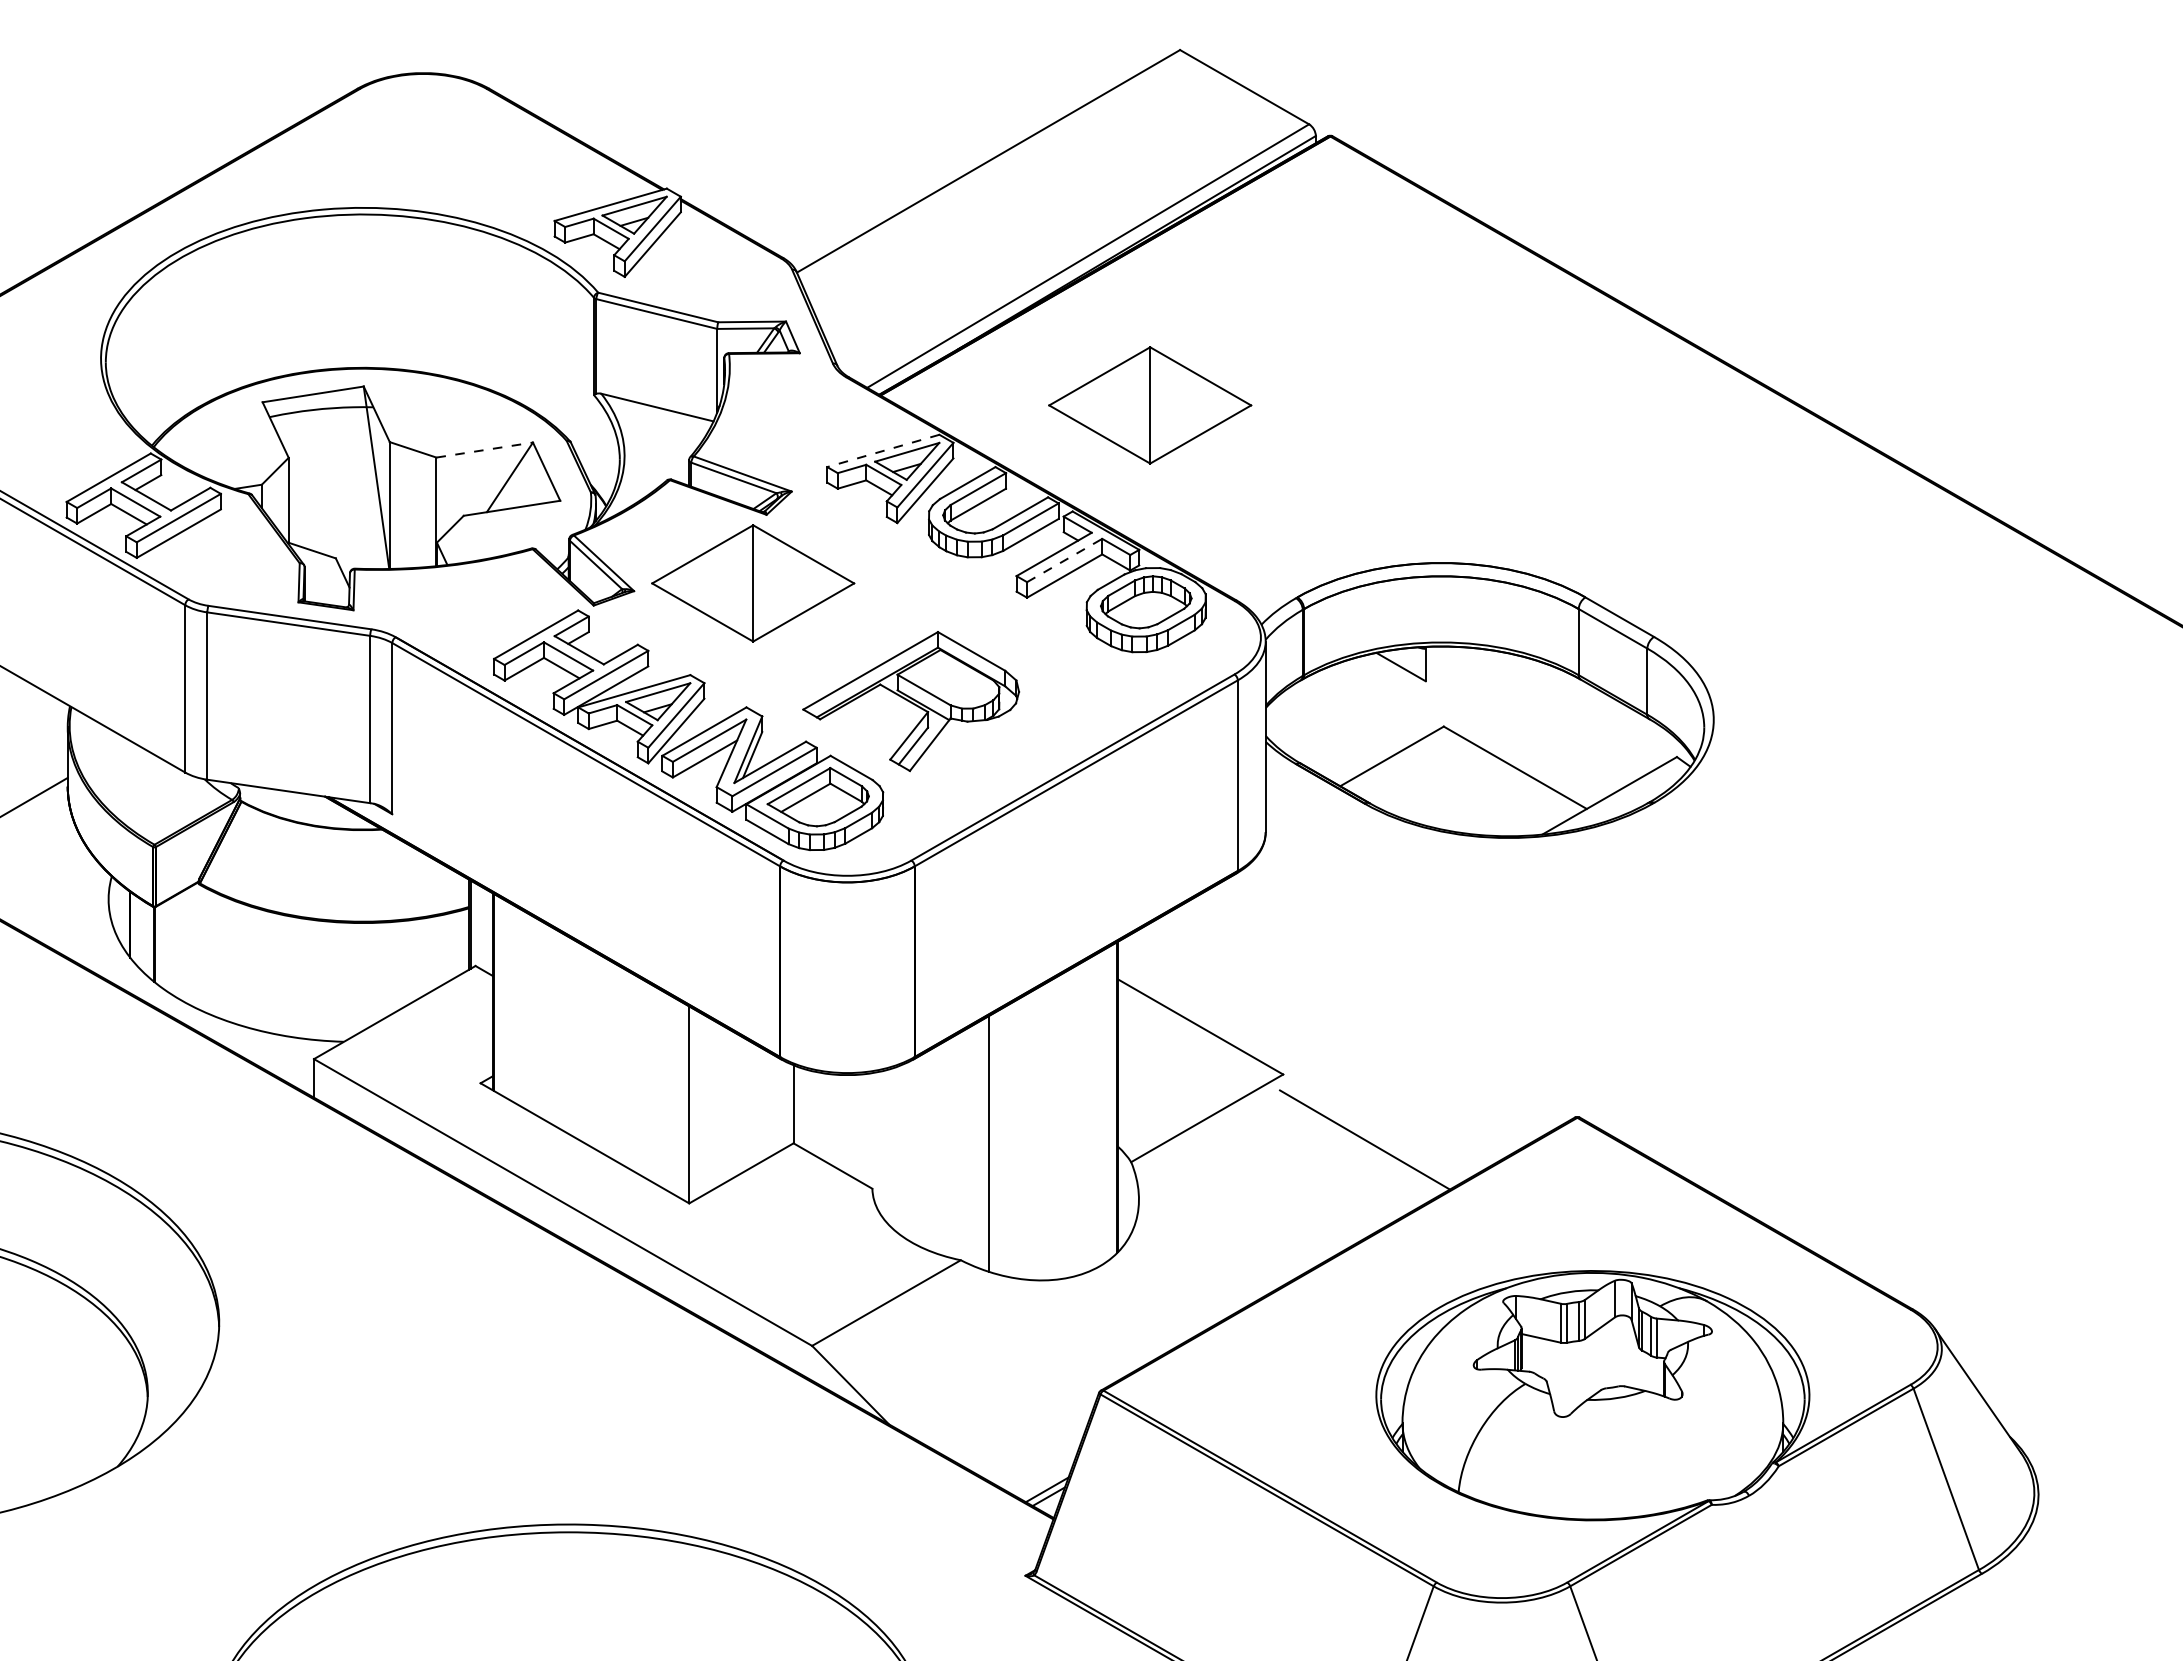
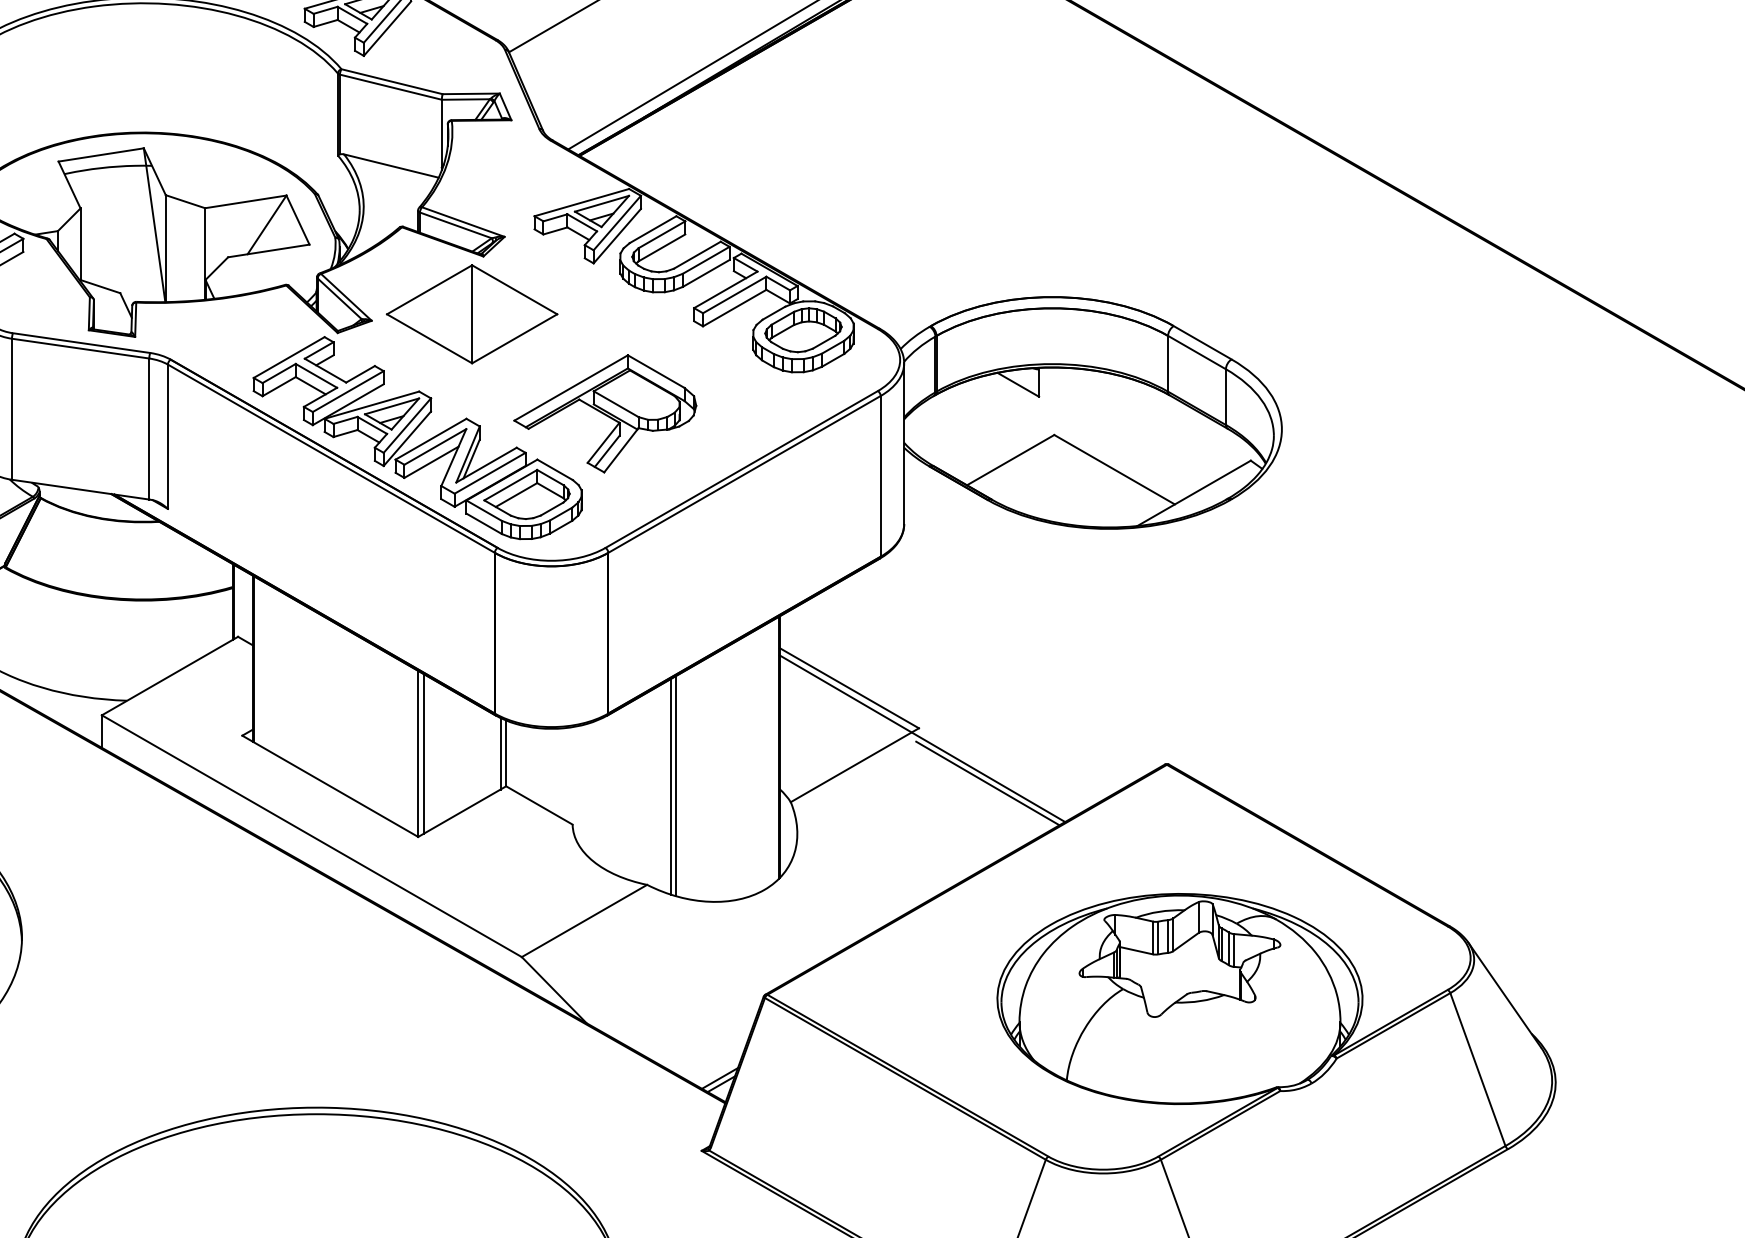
part: (1150, 405) -> (807, 164), removed
line: (484, 450) -> (245, 202), dashed -> solid
line: (882, 451) -> (581, 203), dashed -> solid
line: (1065, 560) -> (735, 294), dashed -> solid
line: (1287, 1086) -> (922, 738), added
line: (696, 1104) -> (424, 753), added
line: (786, 1104) -> (500, 753), added
line: (995, 1142) -> (676, 785), added

